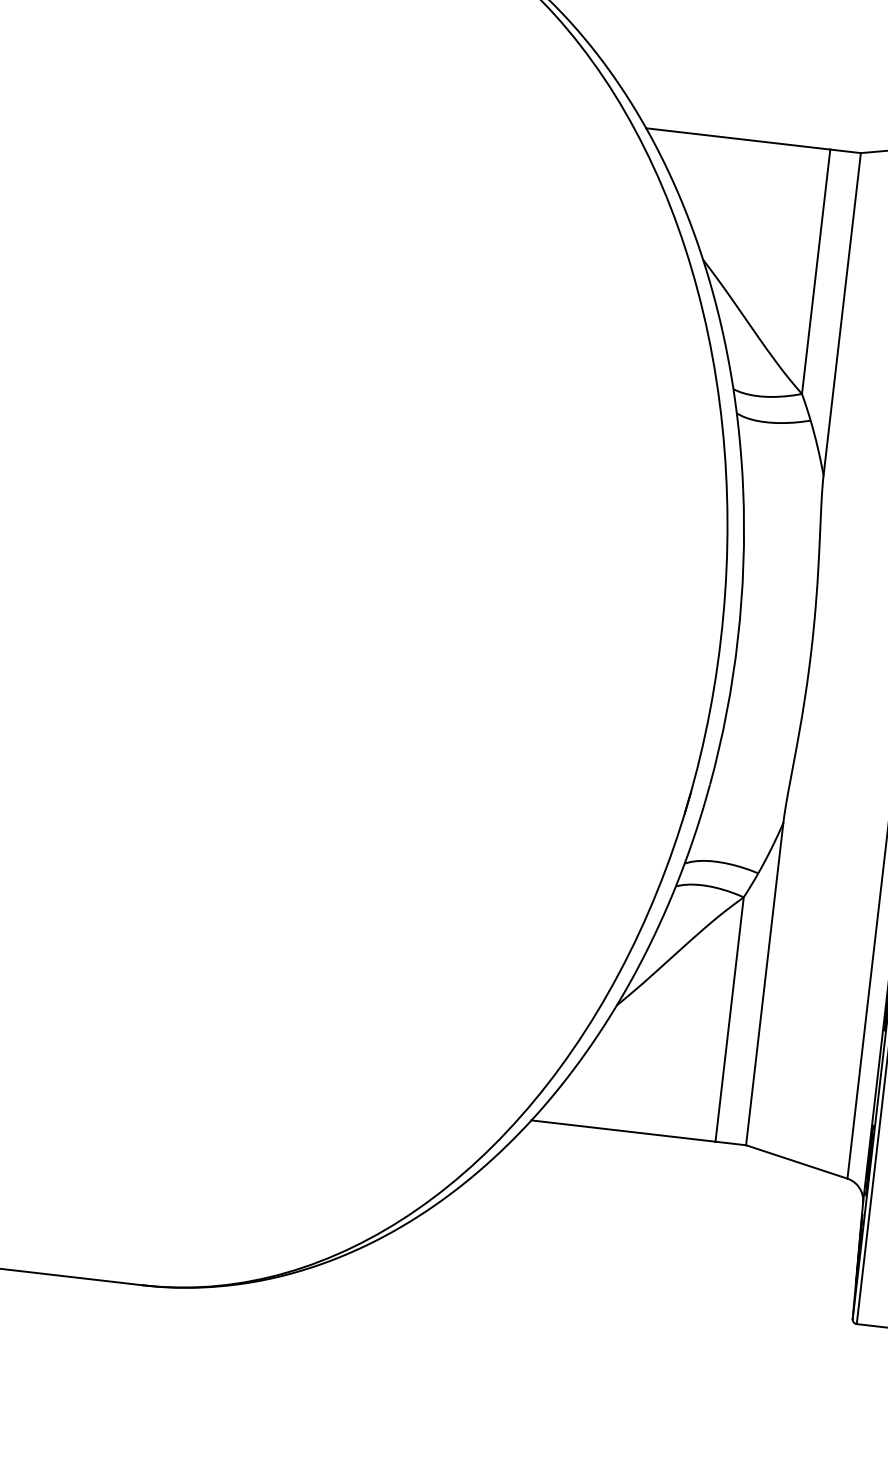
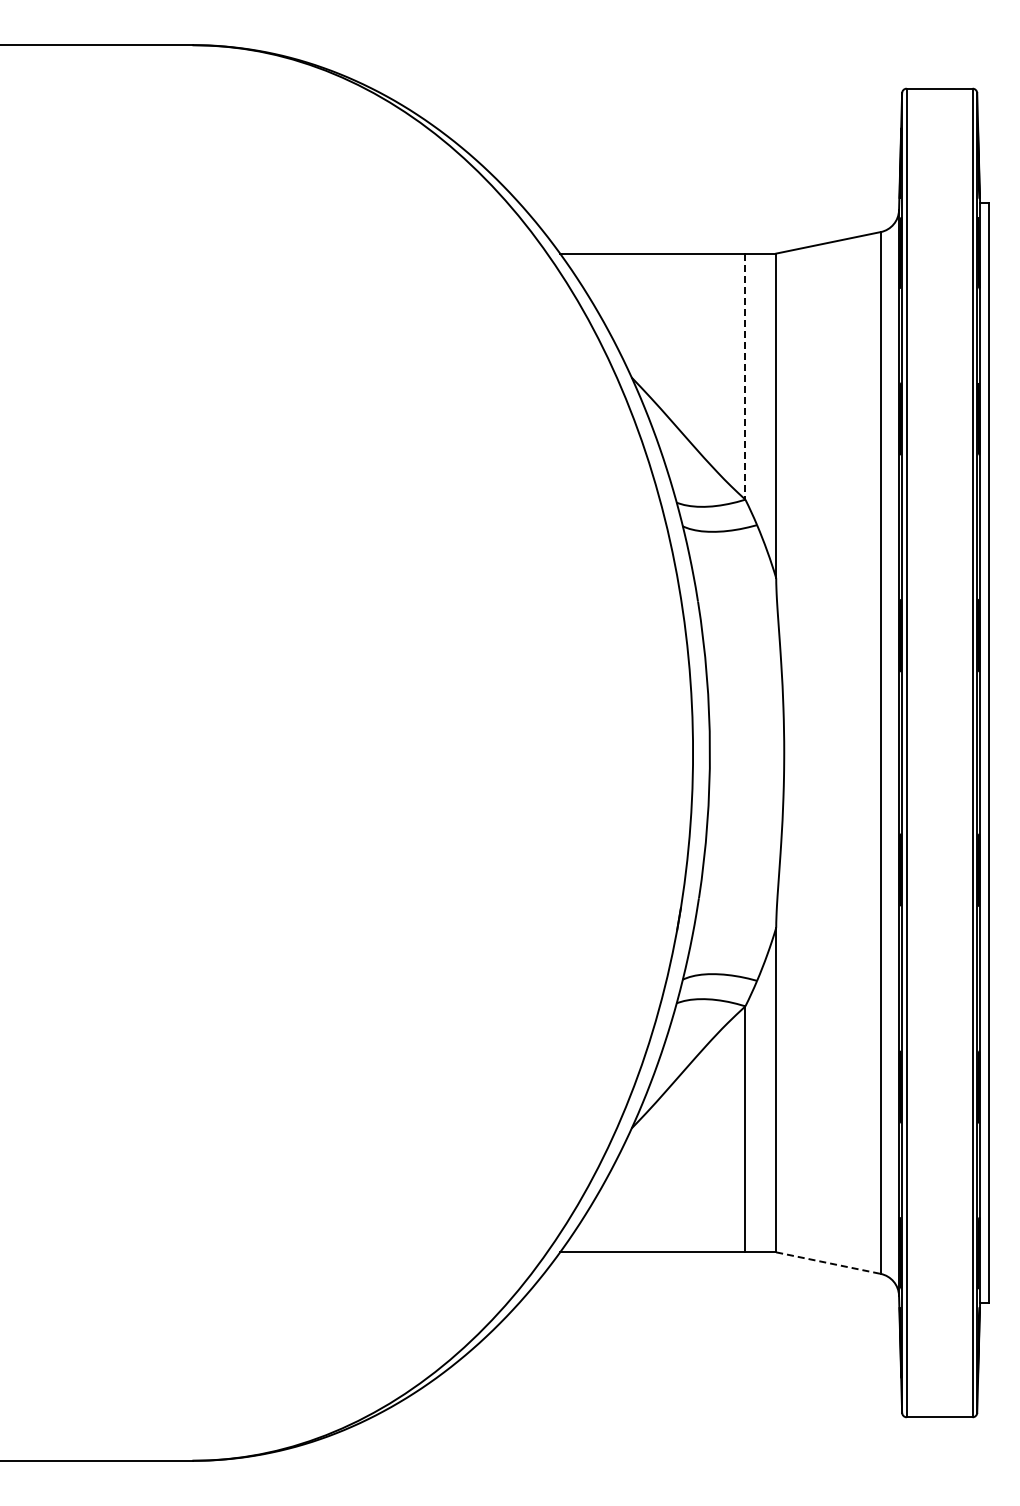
line: (816, 272) -> (745, 377), solid -> dashed
line: (796, 1162) -> (828, 1263), solid -> dashed

